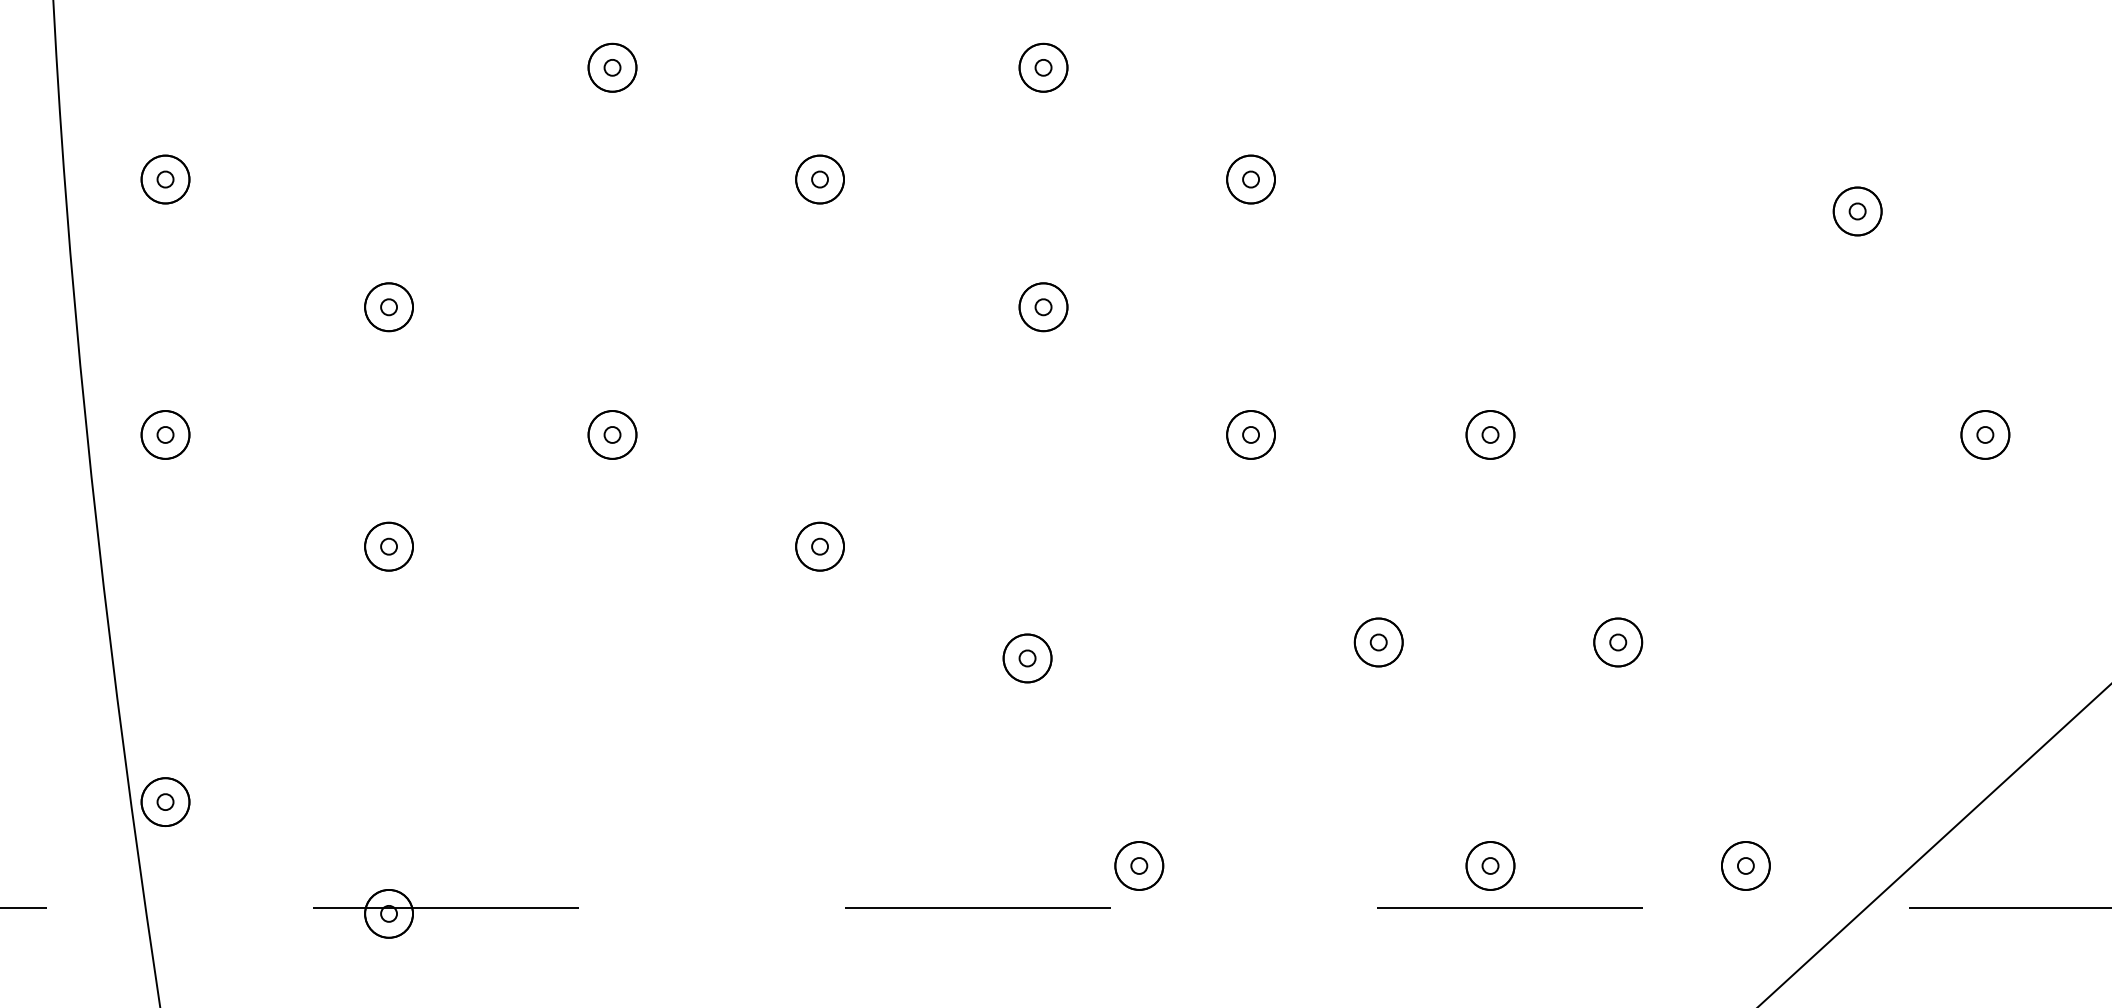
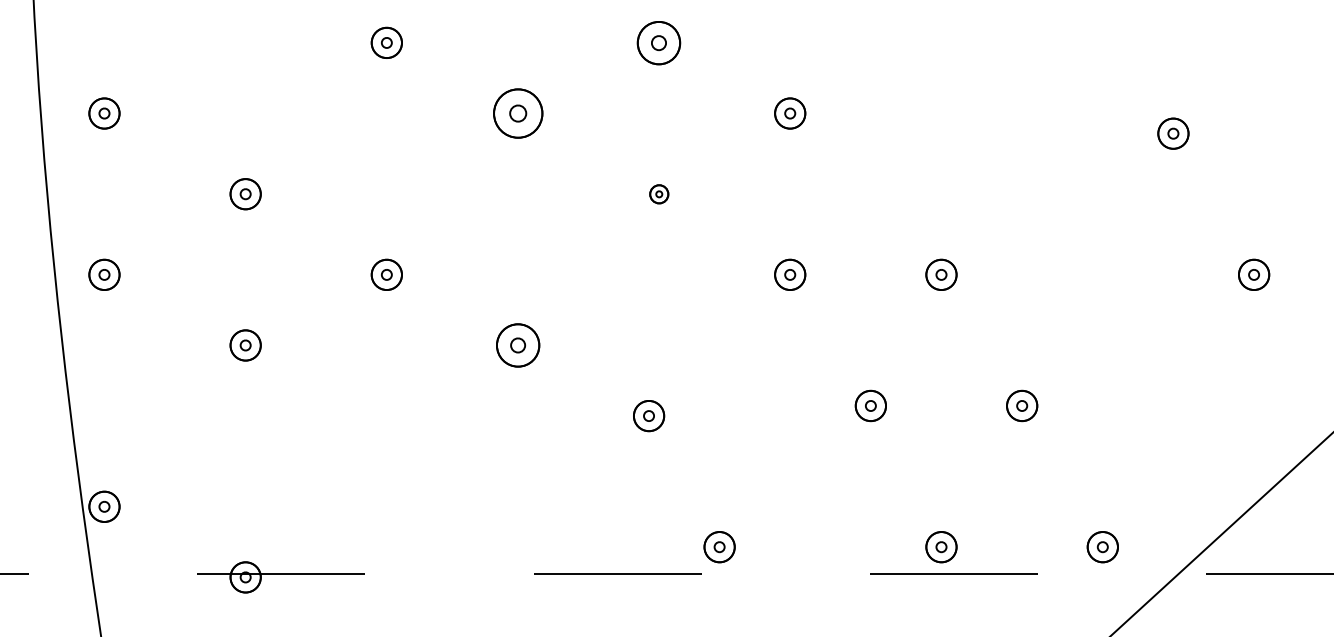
part: (1044, 67) -> (659, 42), size x1.4
part: (819, 179) -> (517, 113), size x1.6
part: (1044, 307) -> (659, 194), size x0.6
part: (819, 546) -> (517, 345), size x1.4

